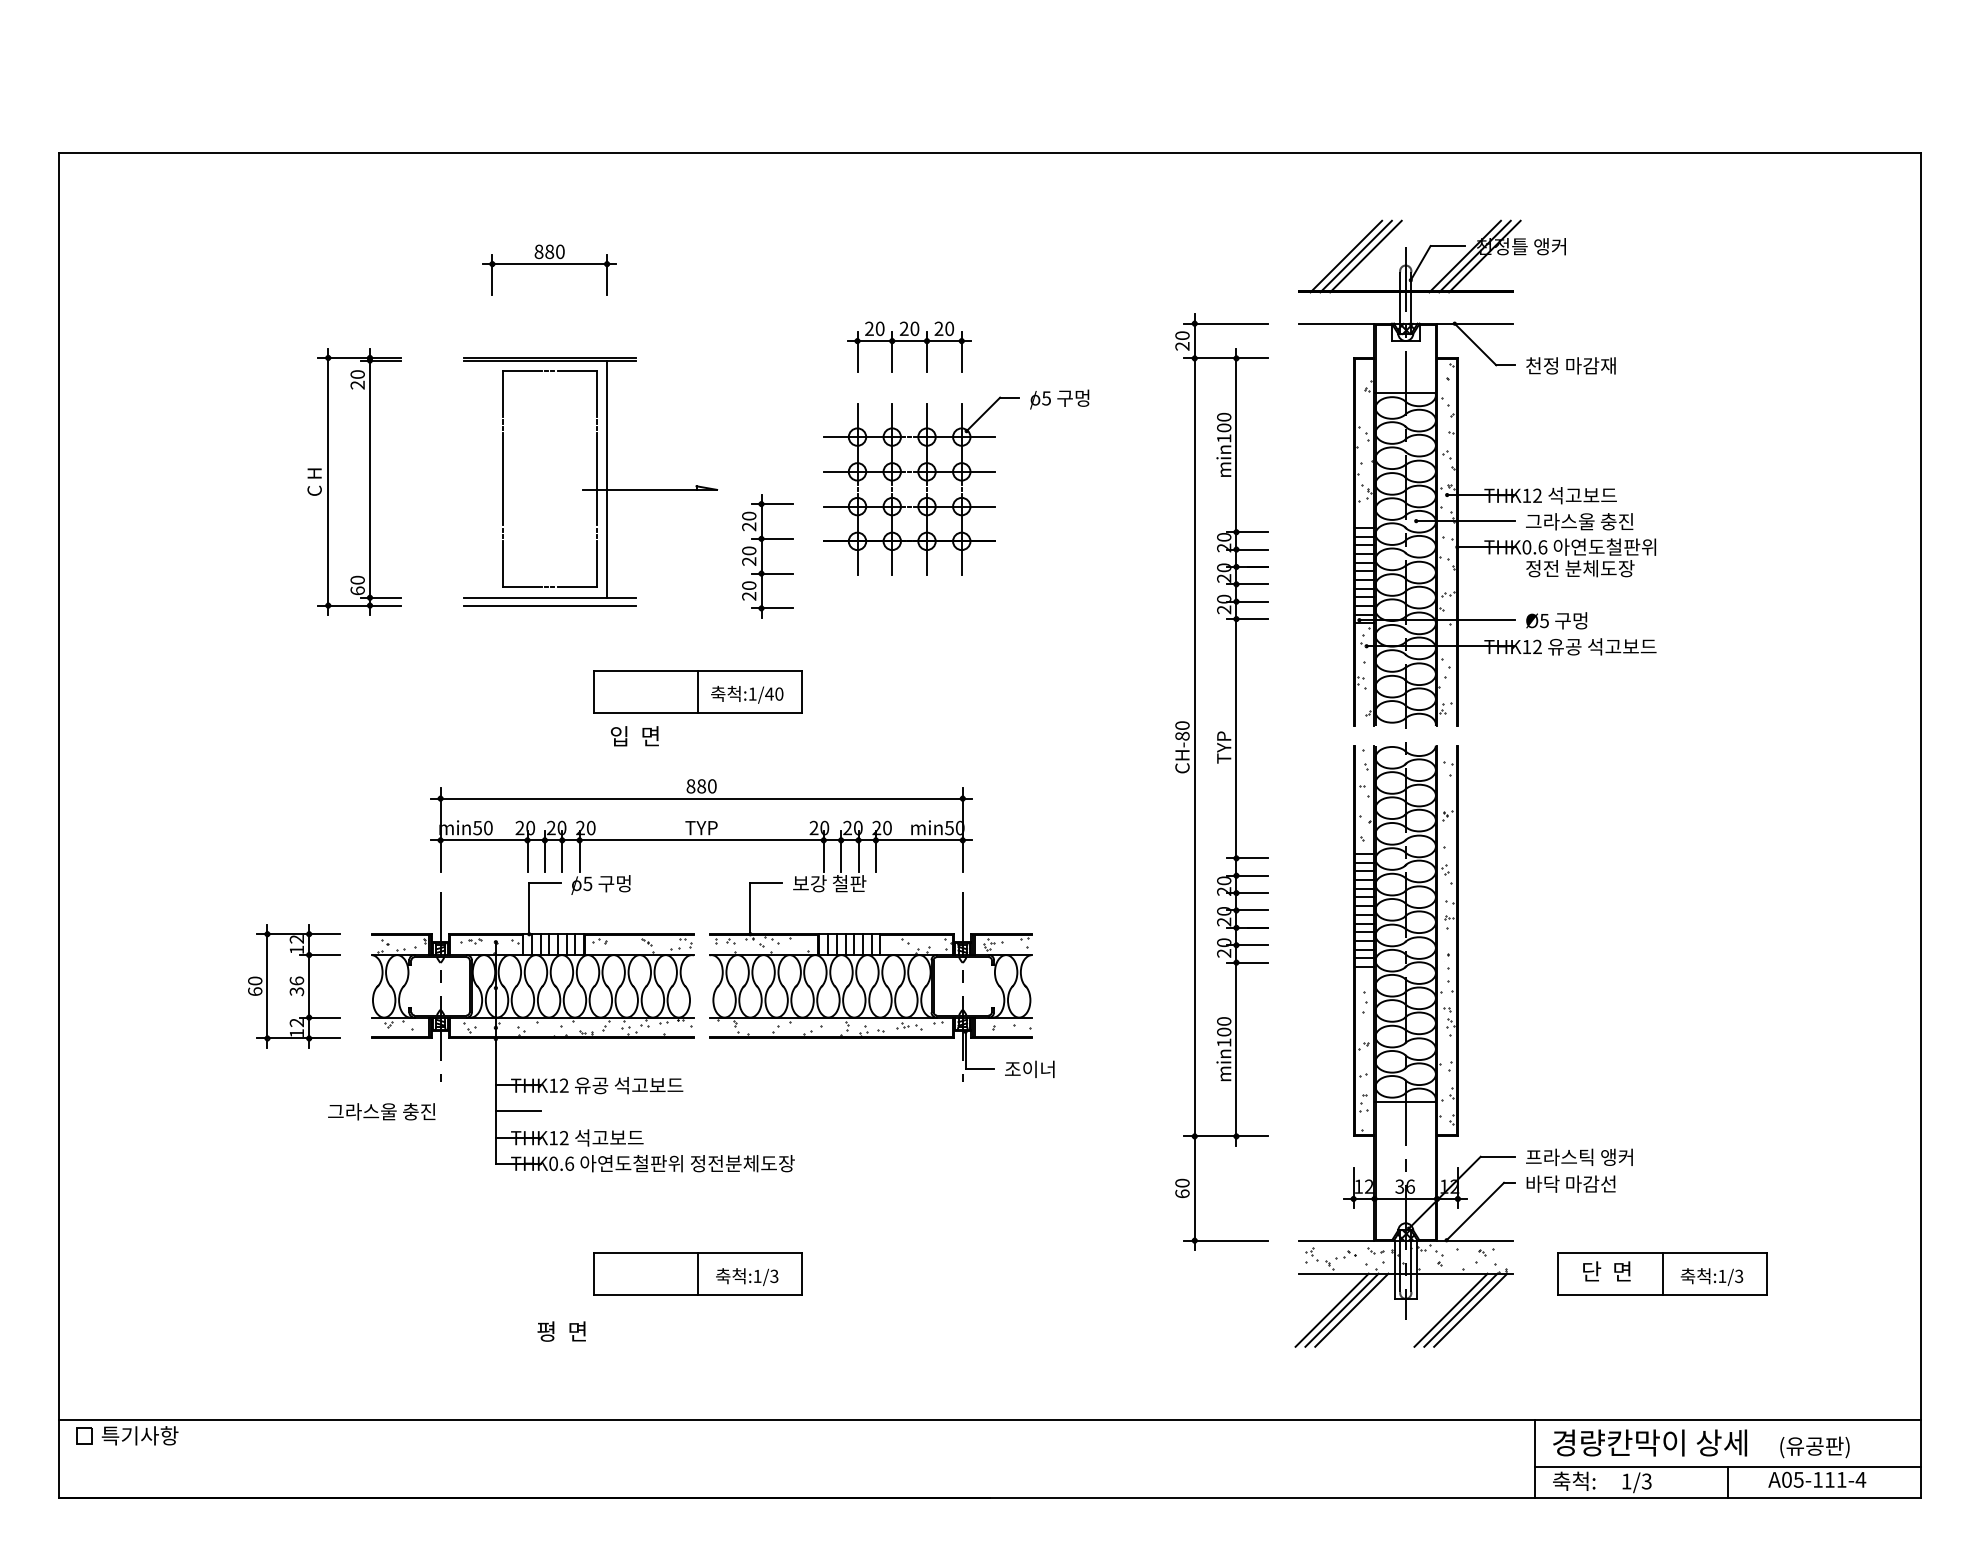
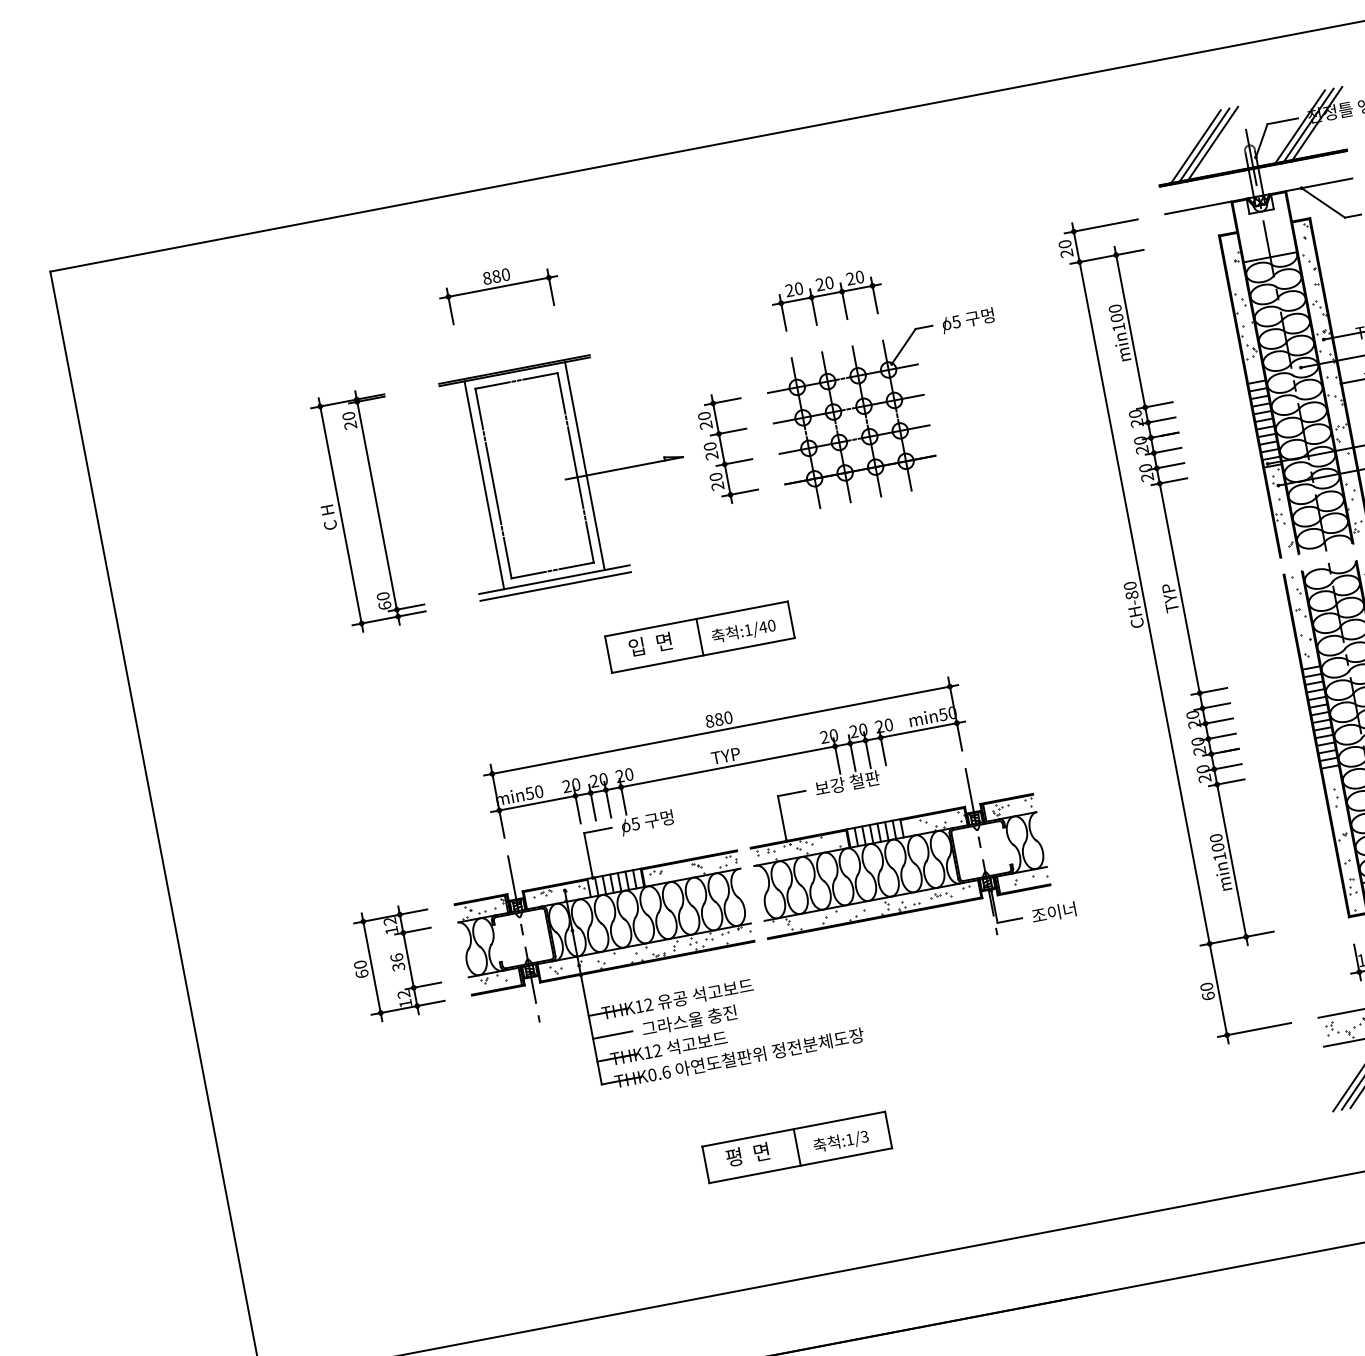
line: (492, 478) -> (484, 484), added
part: (767, 556) -> (727, 448), moved
text: (634, 736) -> (650, 644), moved
text: (381, 1111) -> (689, 1020), moved
text: (561, 1331) -> (747, 1154), moved

